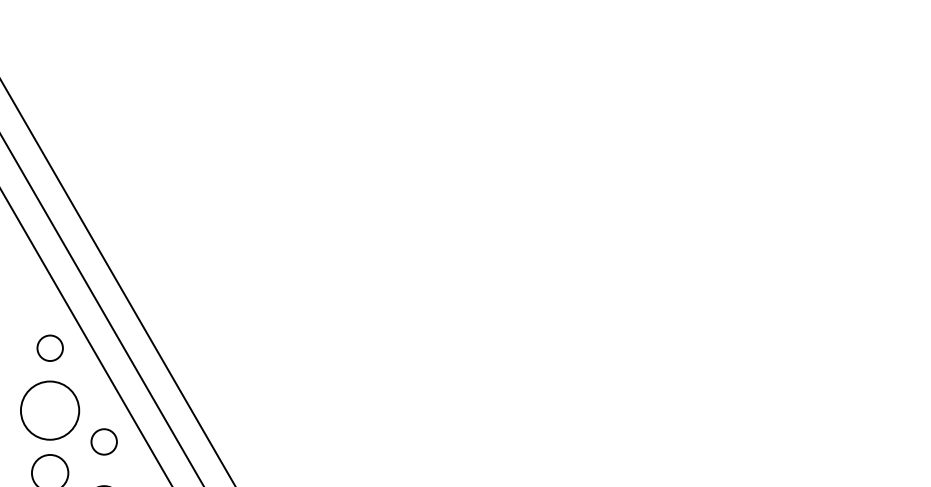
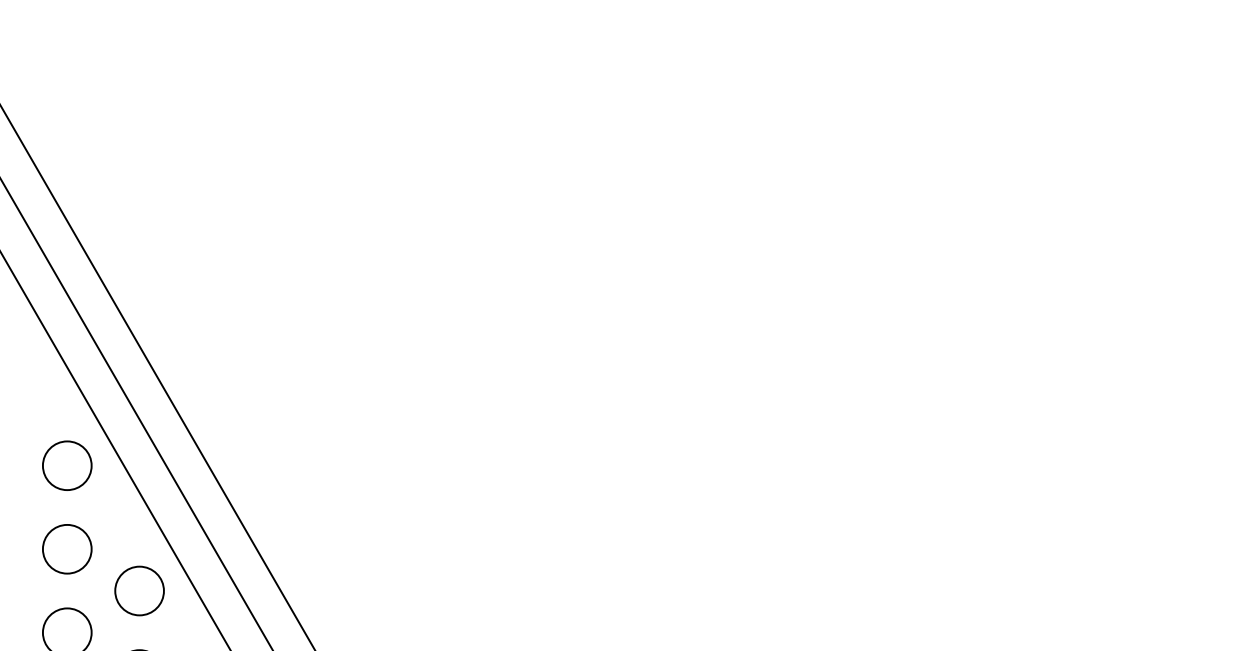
circle: (50, 348) -> (67, 465), size x1.43
circle: (50, 410) -> (67, 549), size x0.62
circle: (104, 441) -> (139, 590), size x1.43

